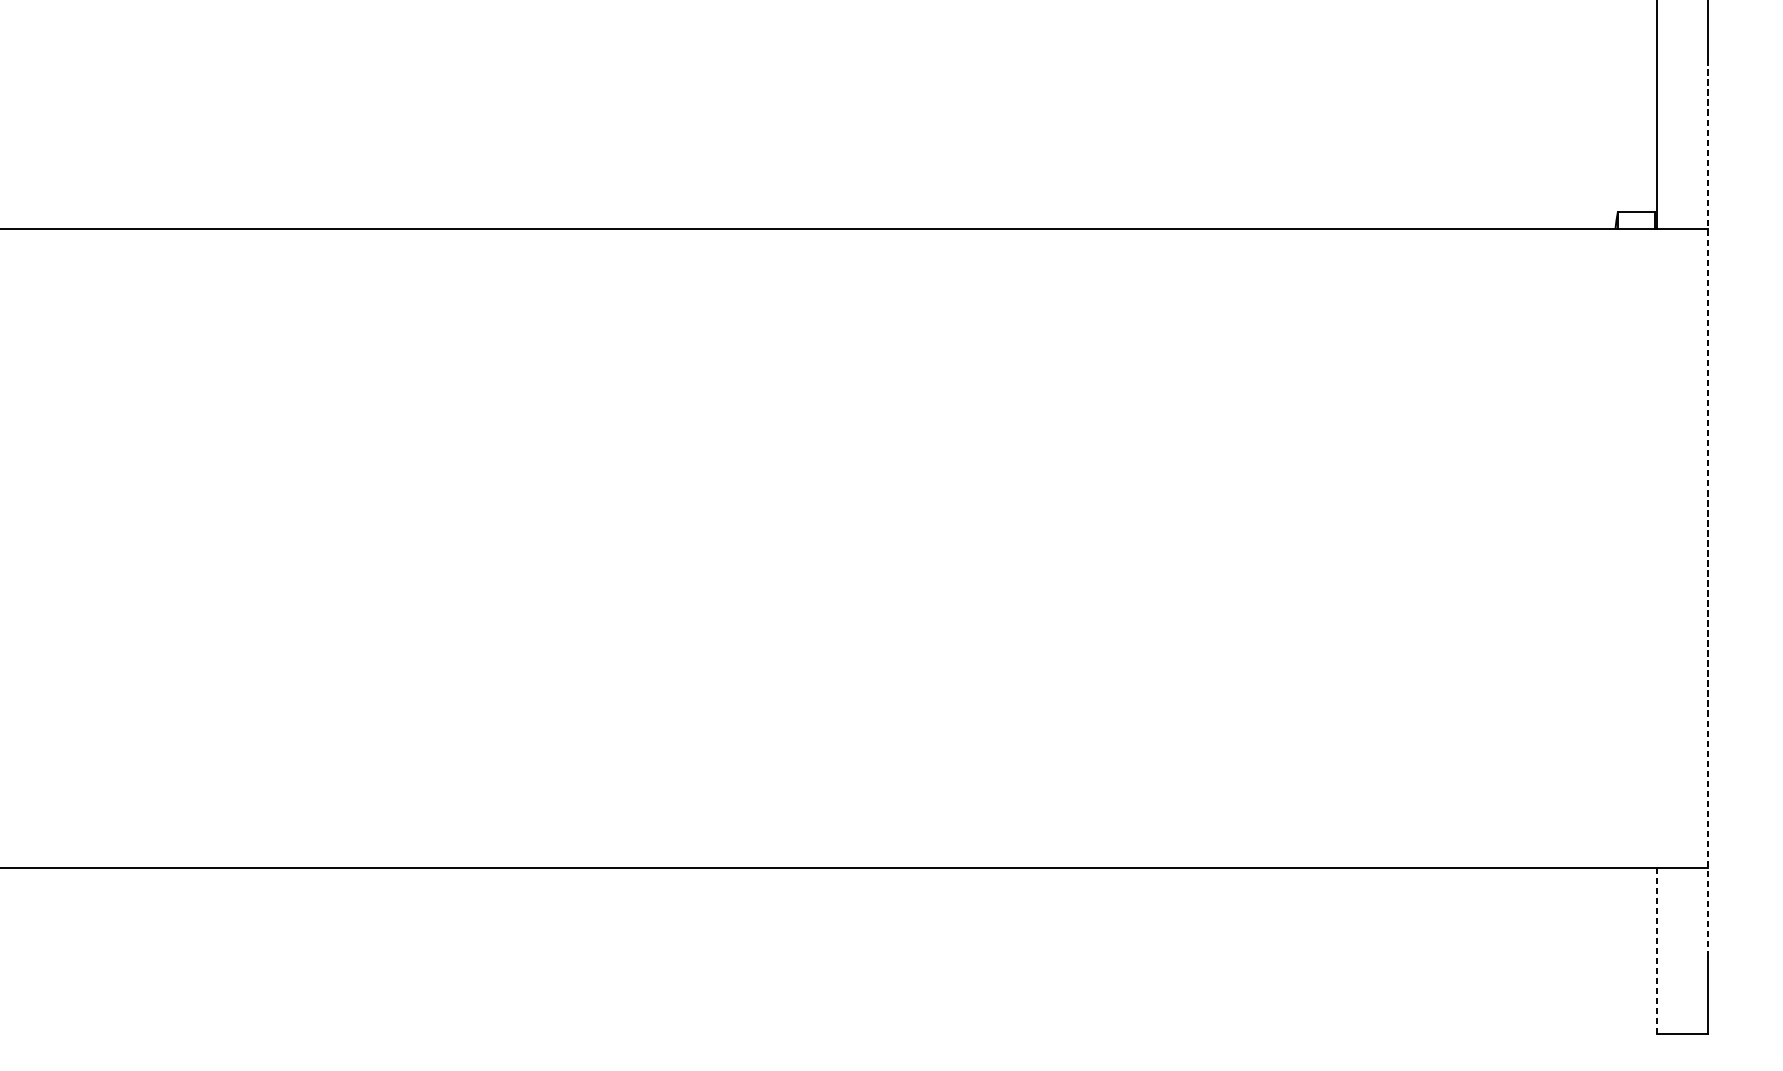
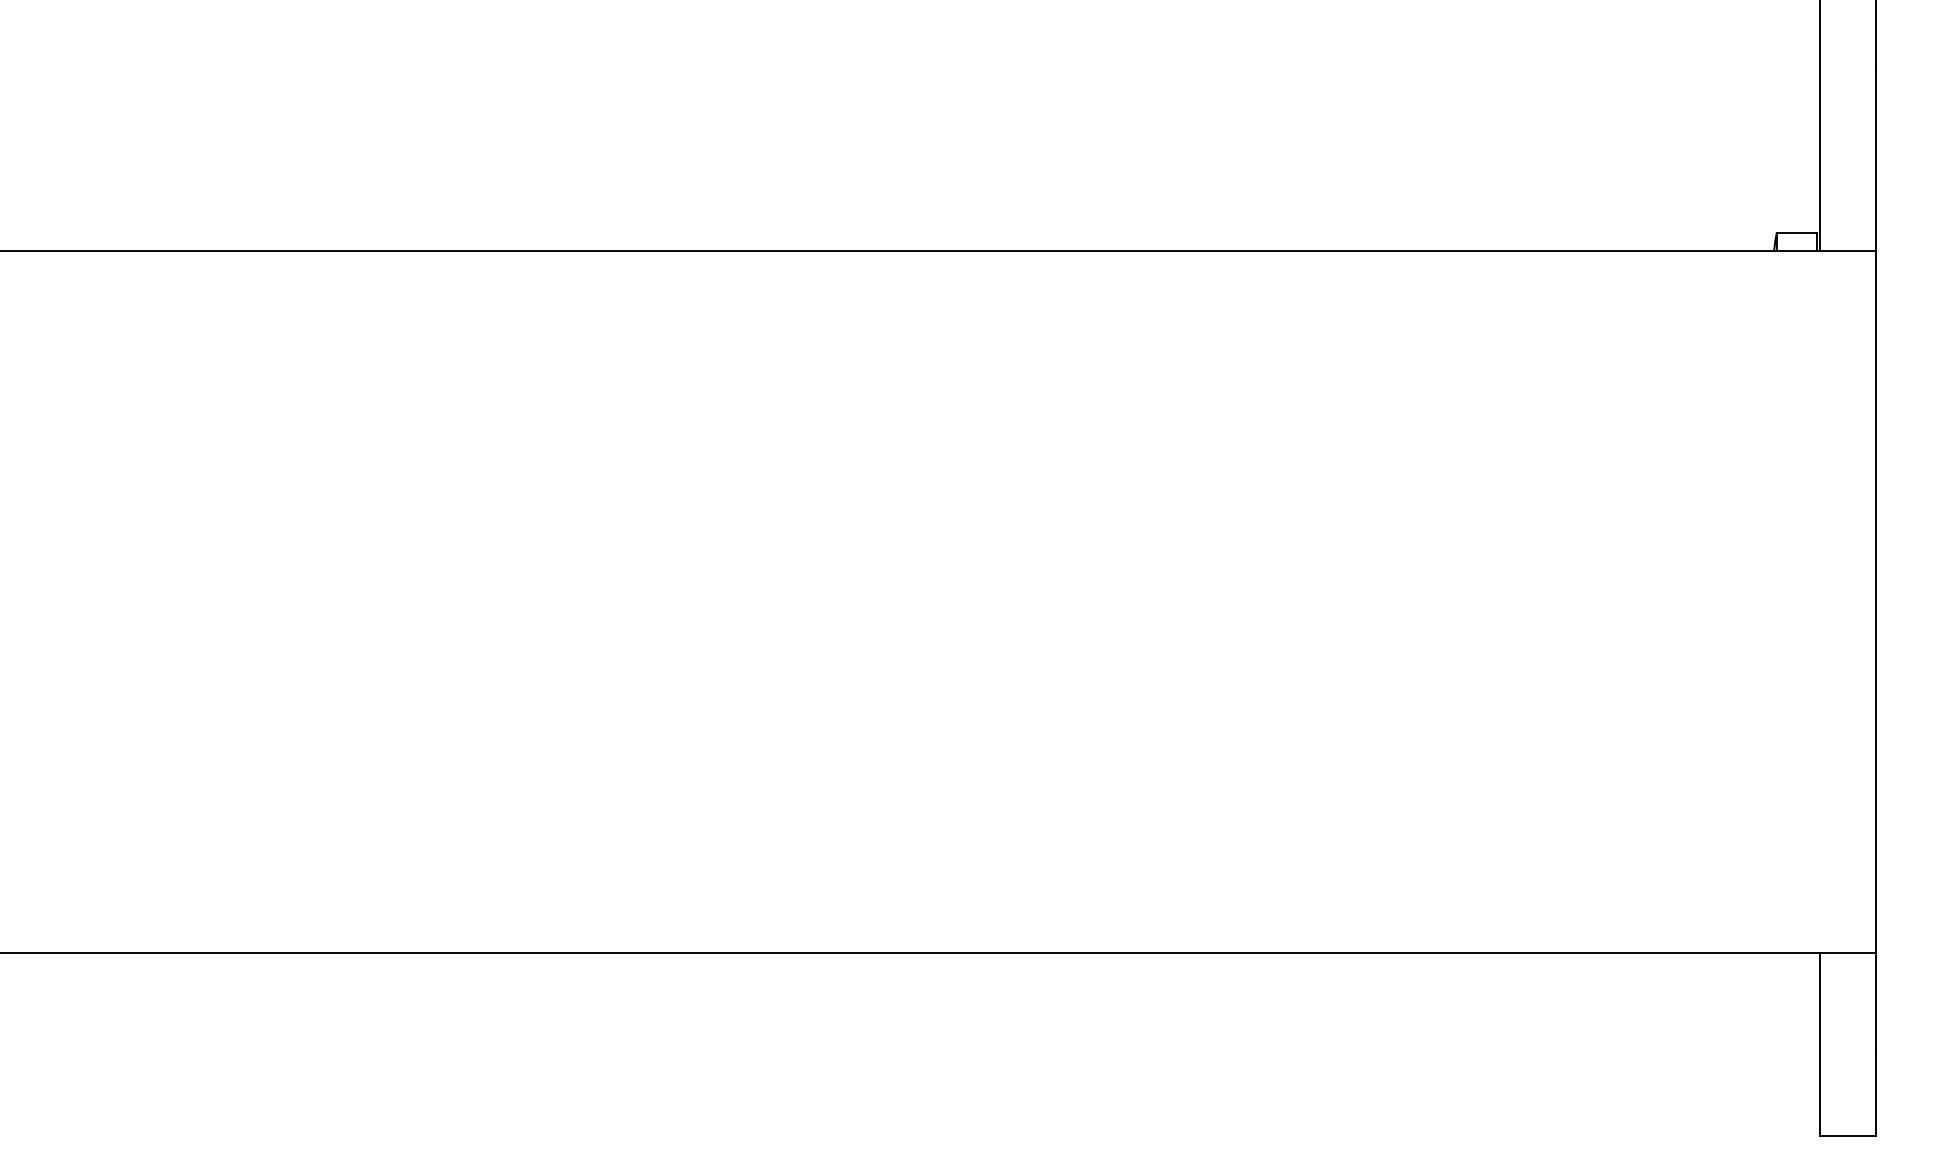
line: (1707, 509) -> (1875, 559), dashed -> solid
line: (1656, 951) -> (1819, 1044), dashed -> solid

